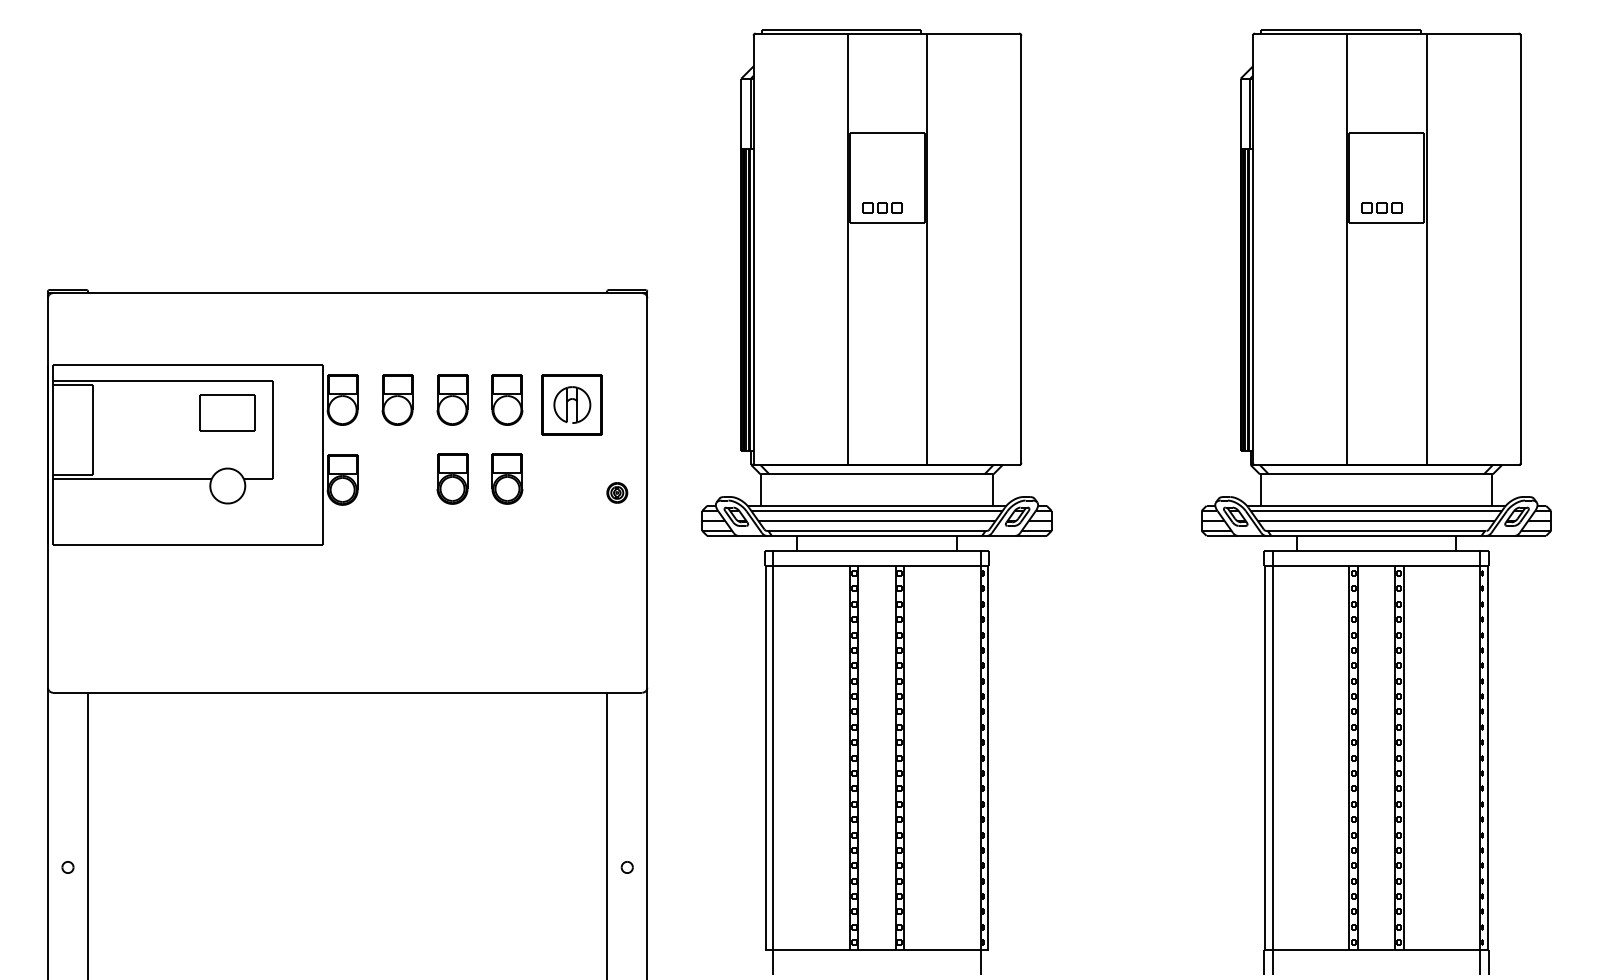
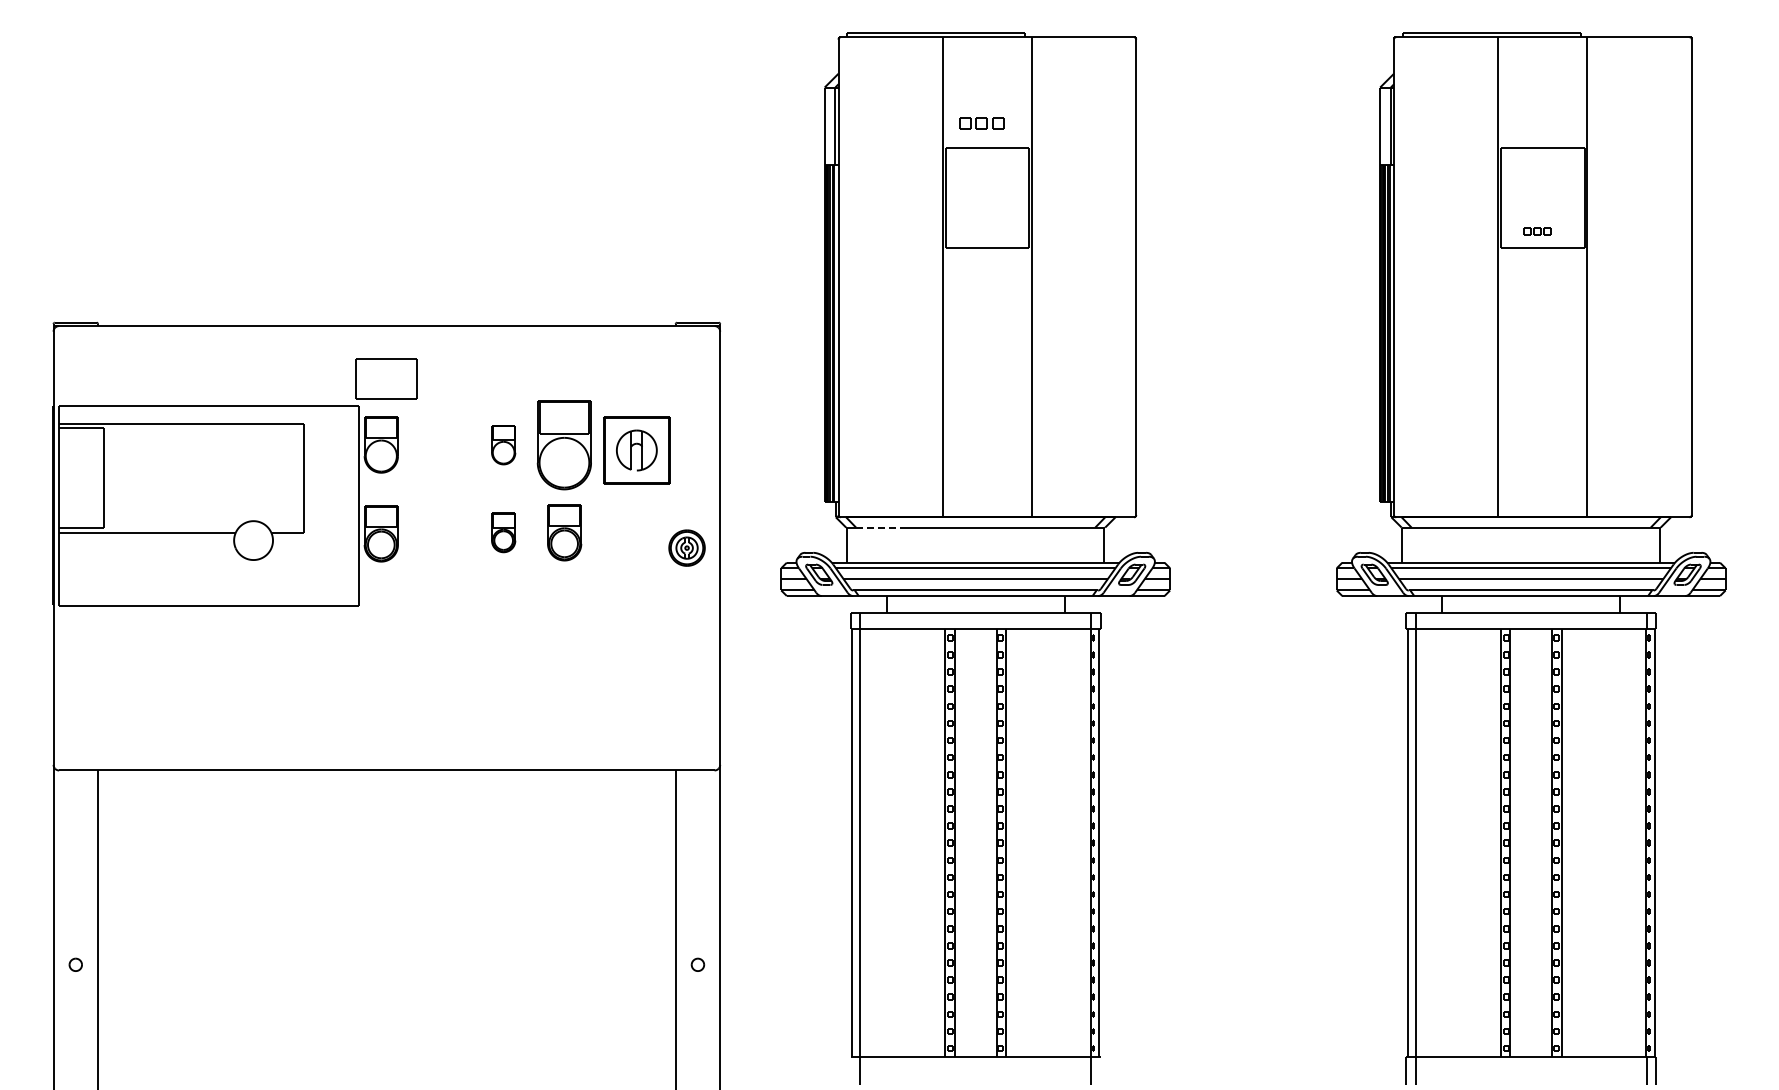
part: (882, 208) -> (981, 123), moved
part: (1382, 208) -> (1537, 231), size x0.6
part: (396, 399) -> (441, 444), removed
part: (452, 399) -> (503, 444), size x0.7
part: (507, 399) -> (564, 444), size x1.6
part: (227, 412) -> (386, 378), moved
line: (789, 474) -> (878, 527), solid -> dashed
part: (452, 478) -> (503, 532), size x0.7
part: (617, 493) -> (686, 548), size x1.6

